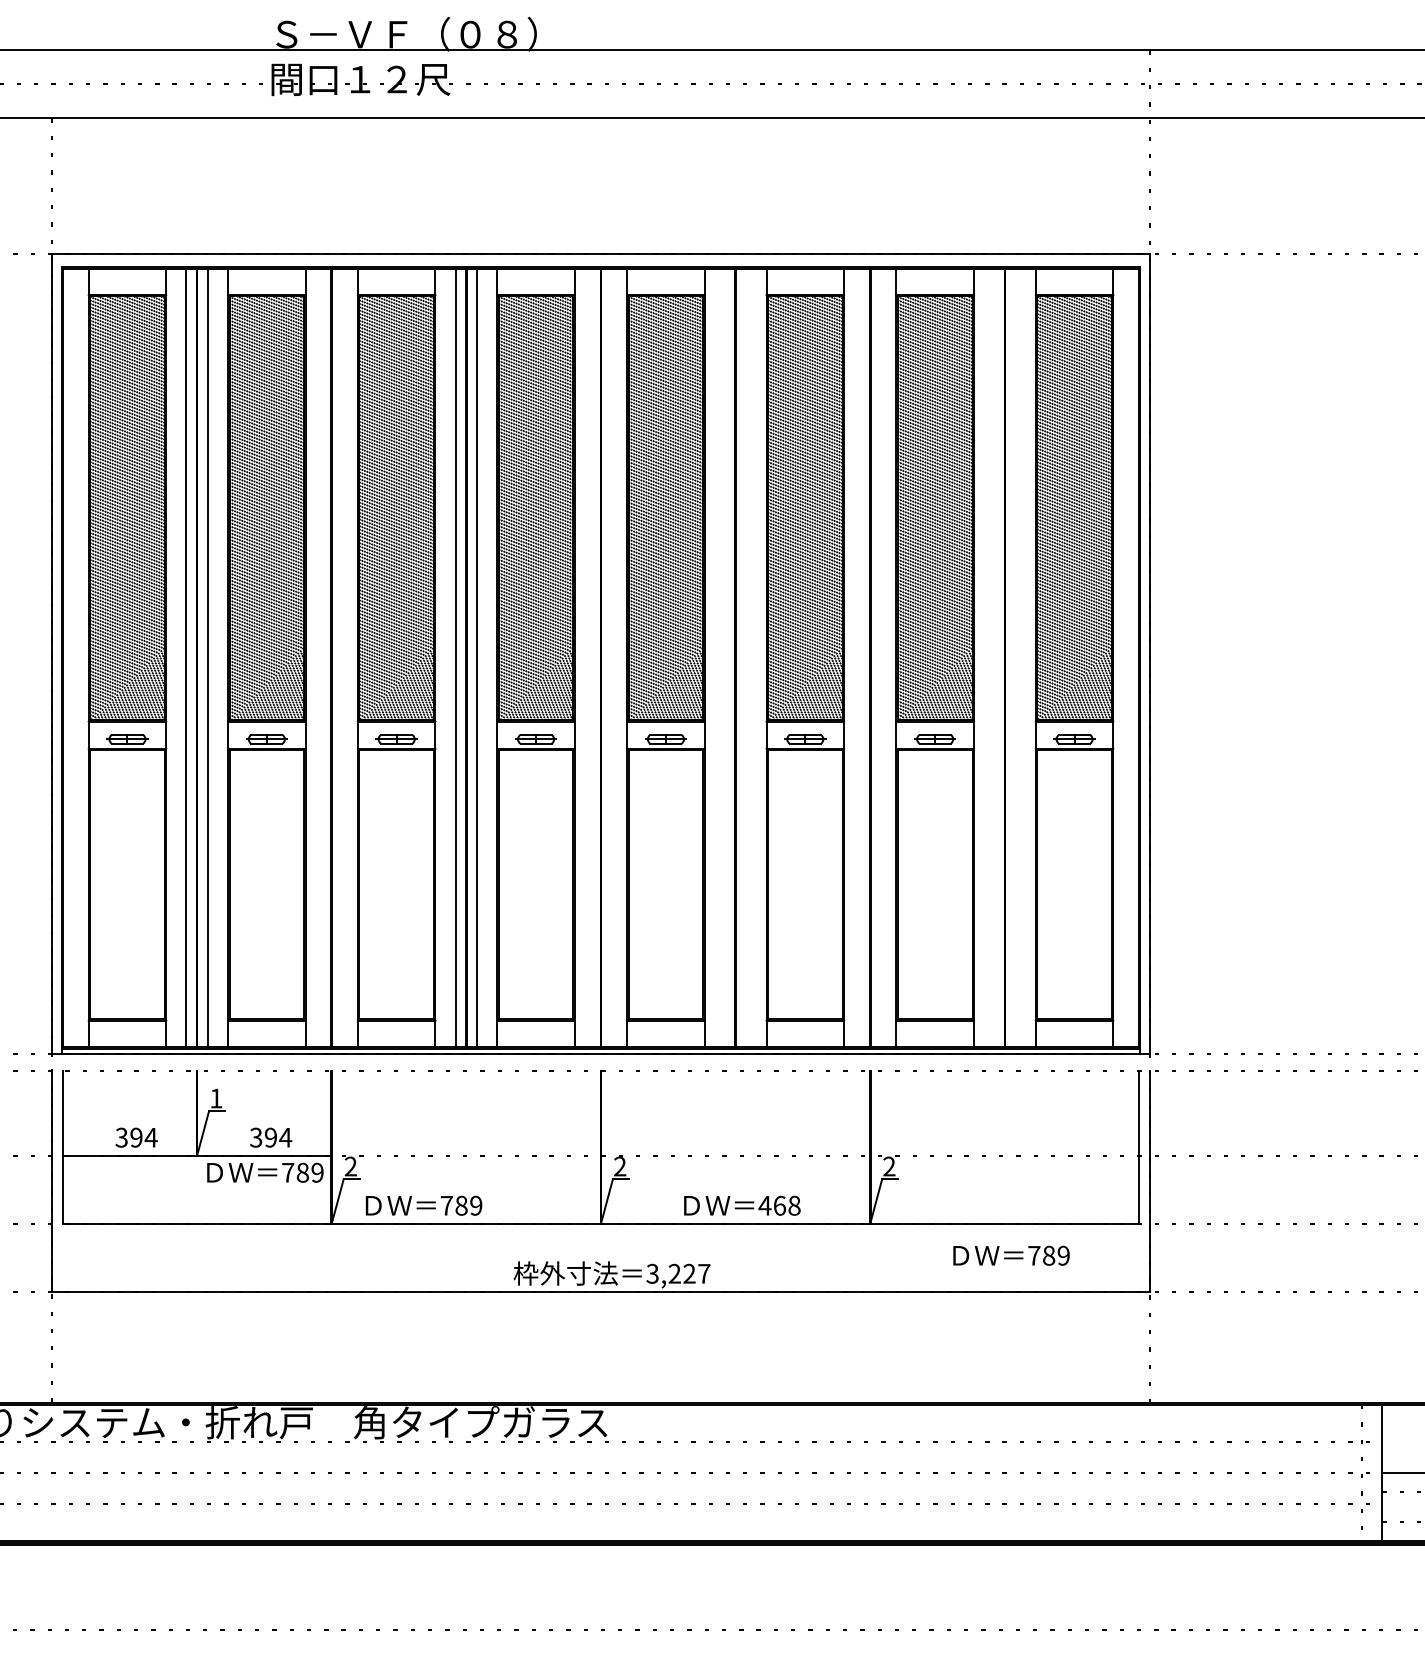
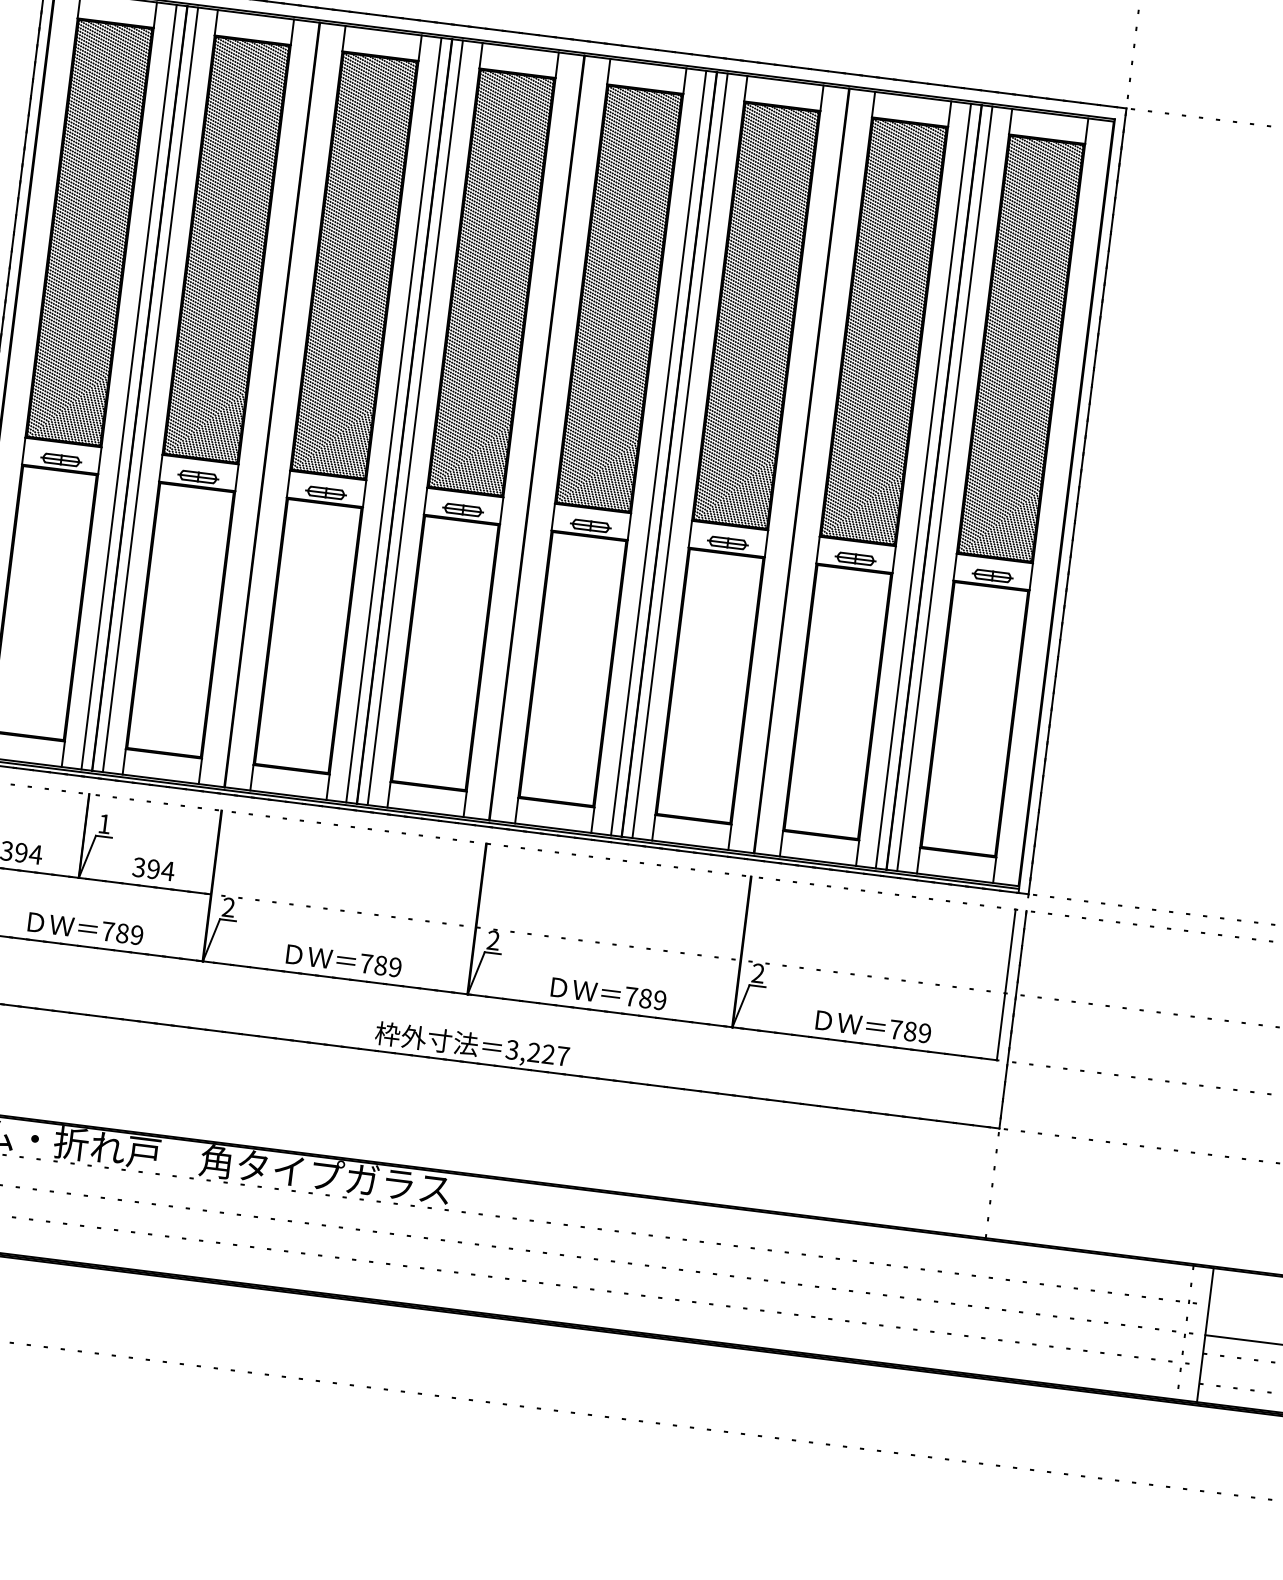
line: (724, 657) -> (658, 452), added
line: (746, 657) -> (680, 455), added
line: (993, 657) -> (922, 485), added
line: (1015, 657) -> (944, 488), added
text: (265, 1172) -> (85, 928), moved
text: (423, 1205) -> (343, 960), moved
text: (779, 1205) -> (645, 998), 468 -> 789
text: (1011, 1255) -> (873, 1026), moved

